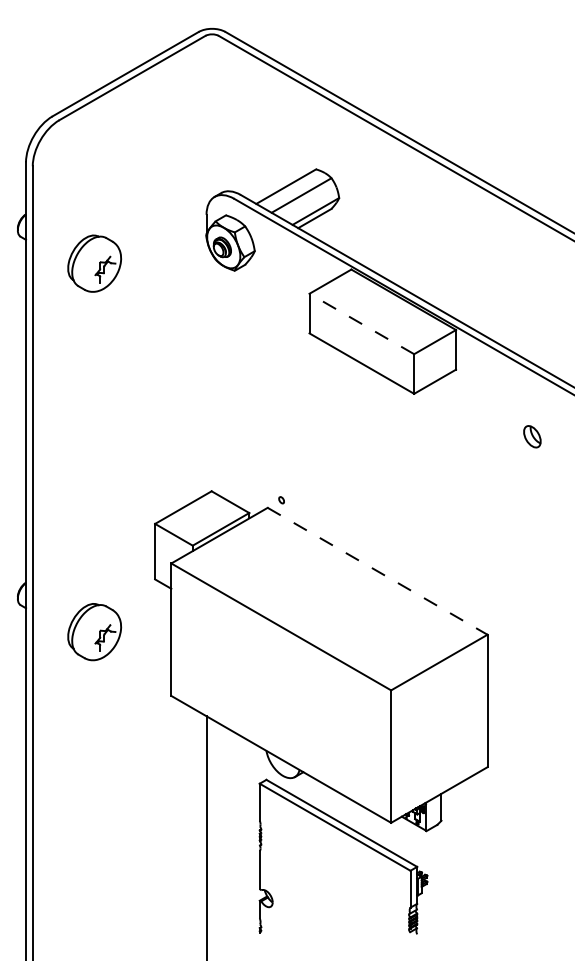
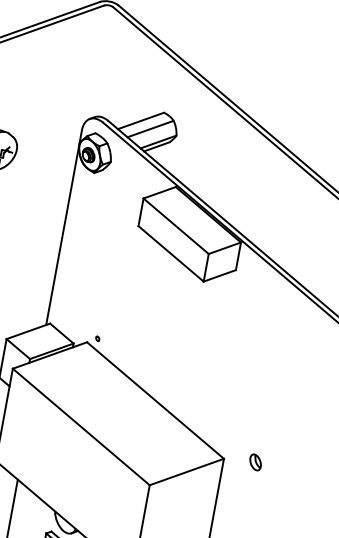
line: (361, 323) -> (175, 225), dashed -> solid
line: (206, 365) -> (62, 235), added
part: (532, 436) -> (255, 462), moved
line: (377, 571) -> (155, 400), dashed -> solid

